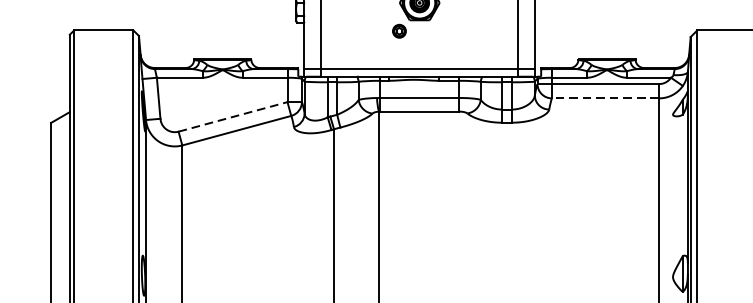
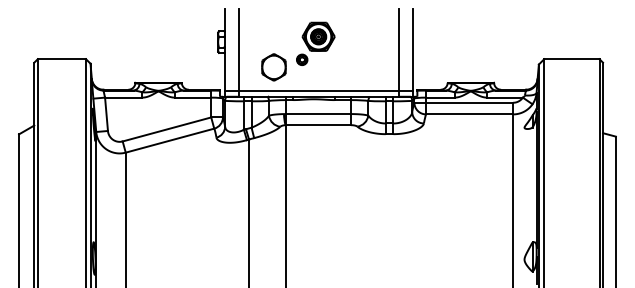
part: (364, 40) -> (273, 67), added
line: (605, 98) -> (469, 114), dashed -> solid
line: (232, 116) -> (166, 129), dashed -> solid

